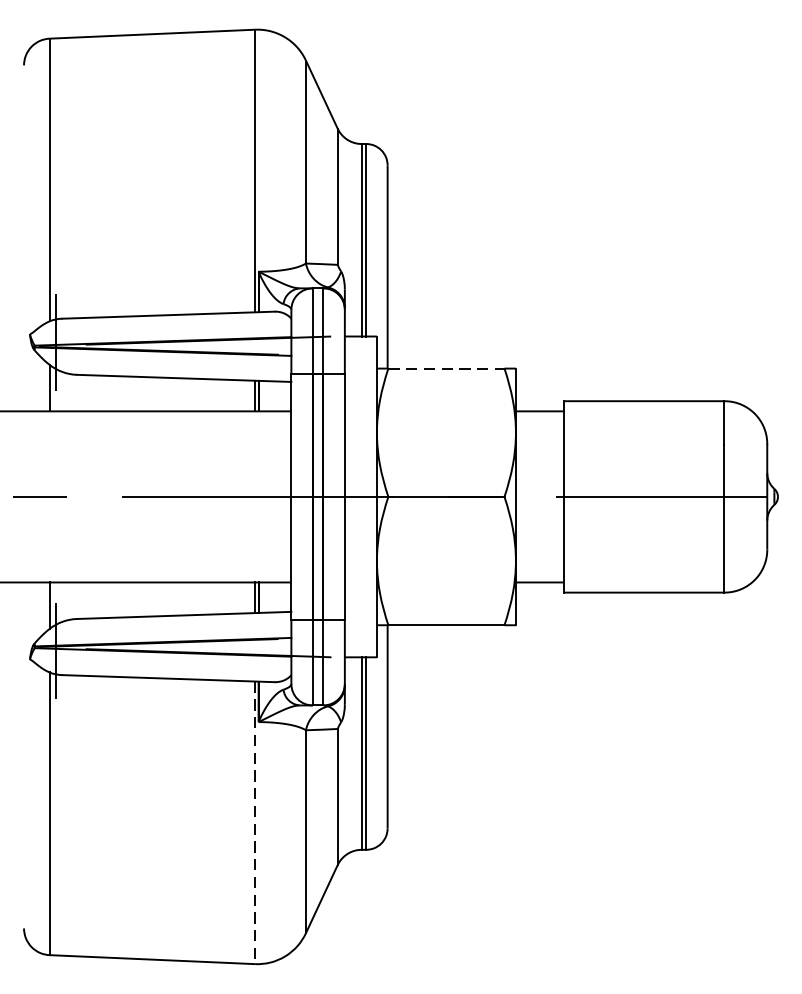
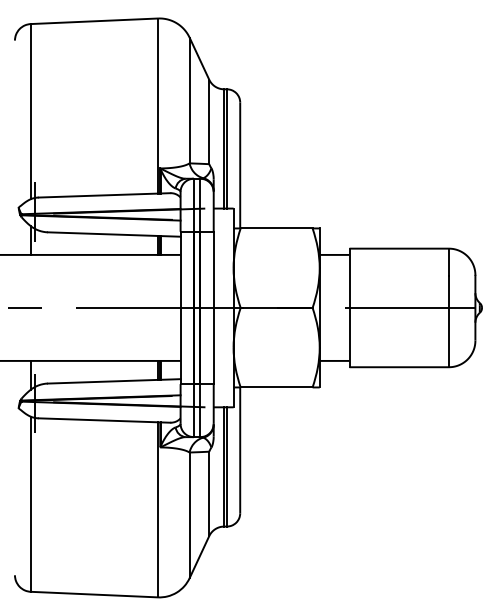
line: (446, 368) -> (276, 228), dashed -> solid
line: (255, 822) -> (158, 509), dashed -> solid

